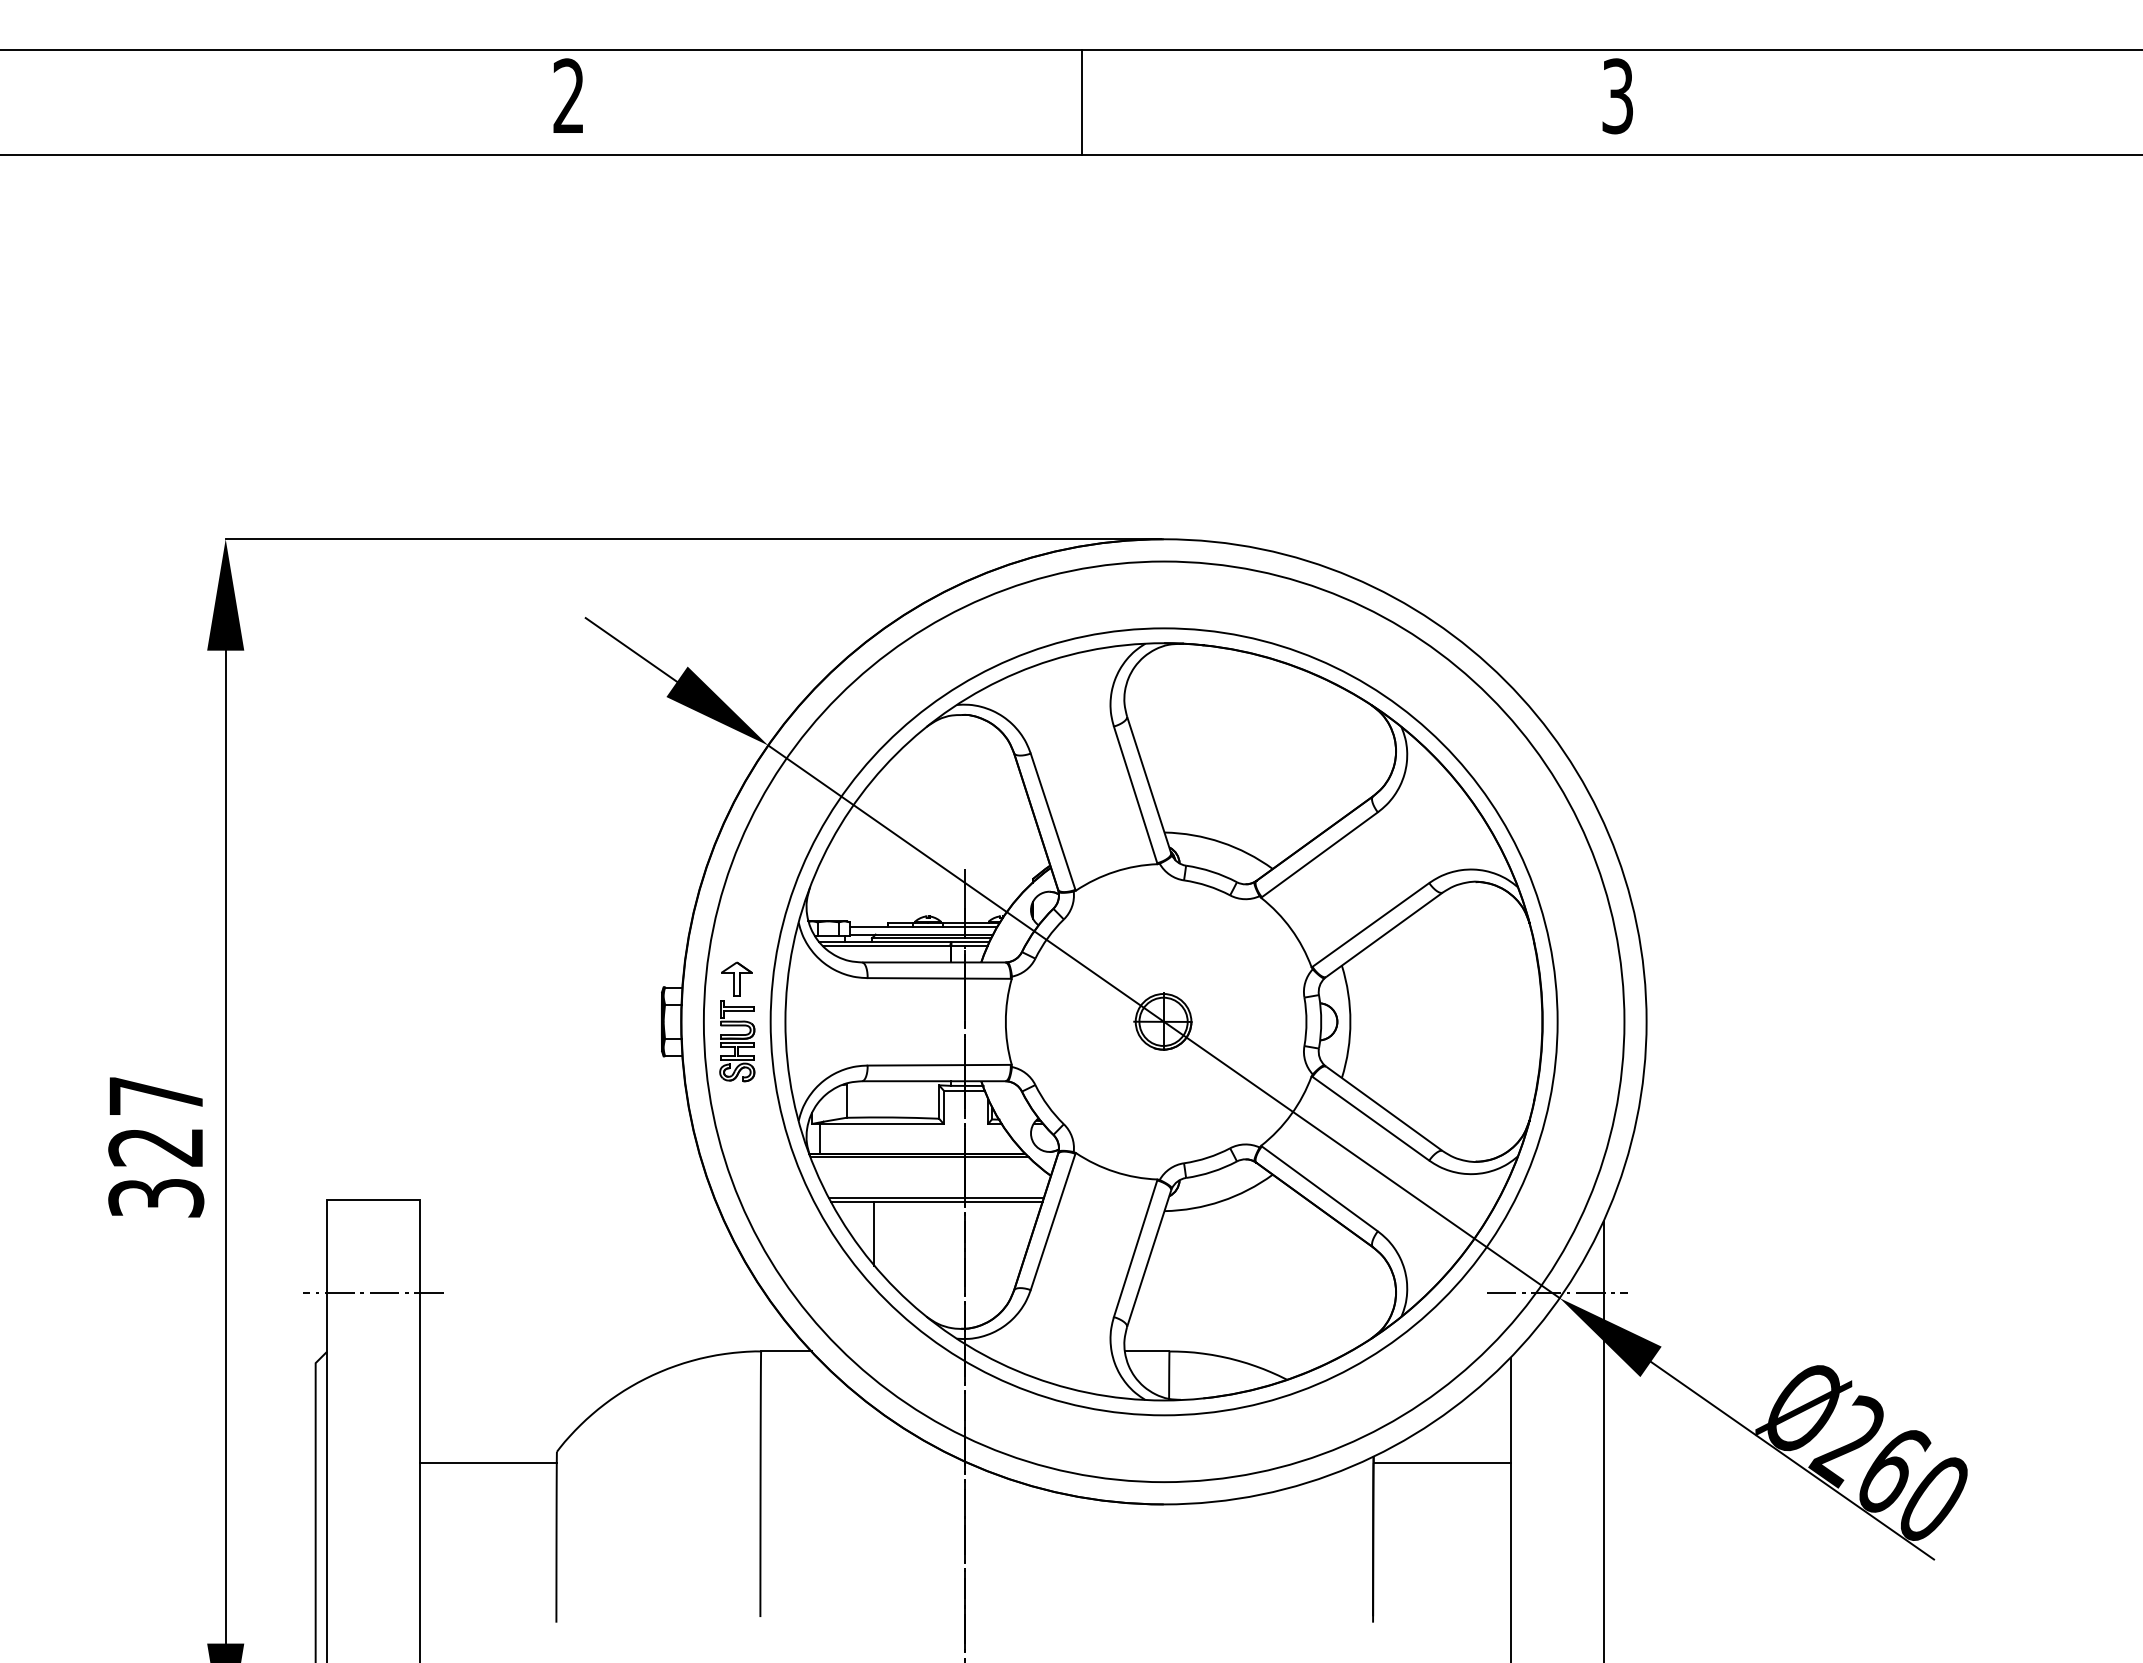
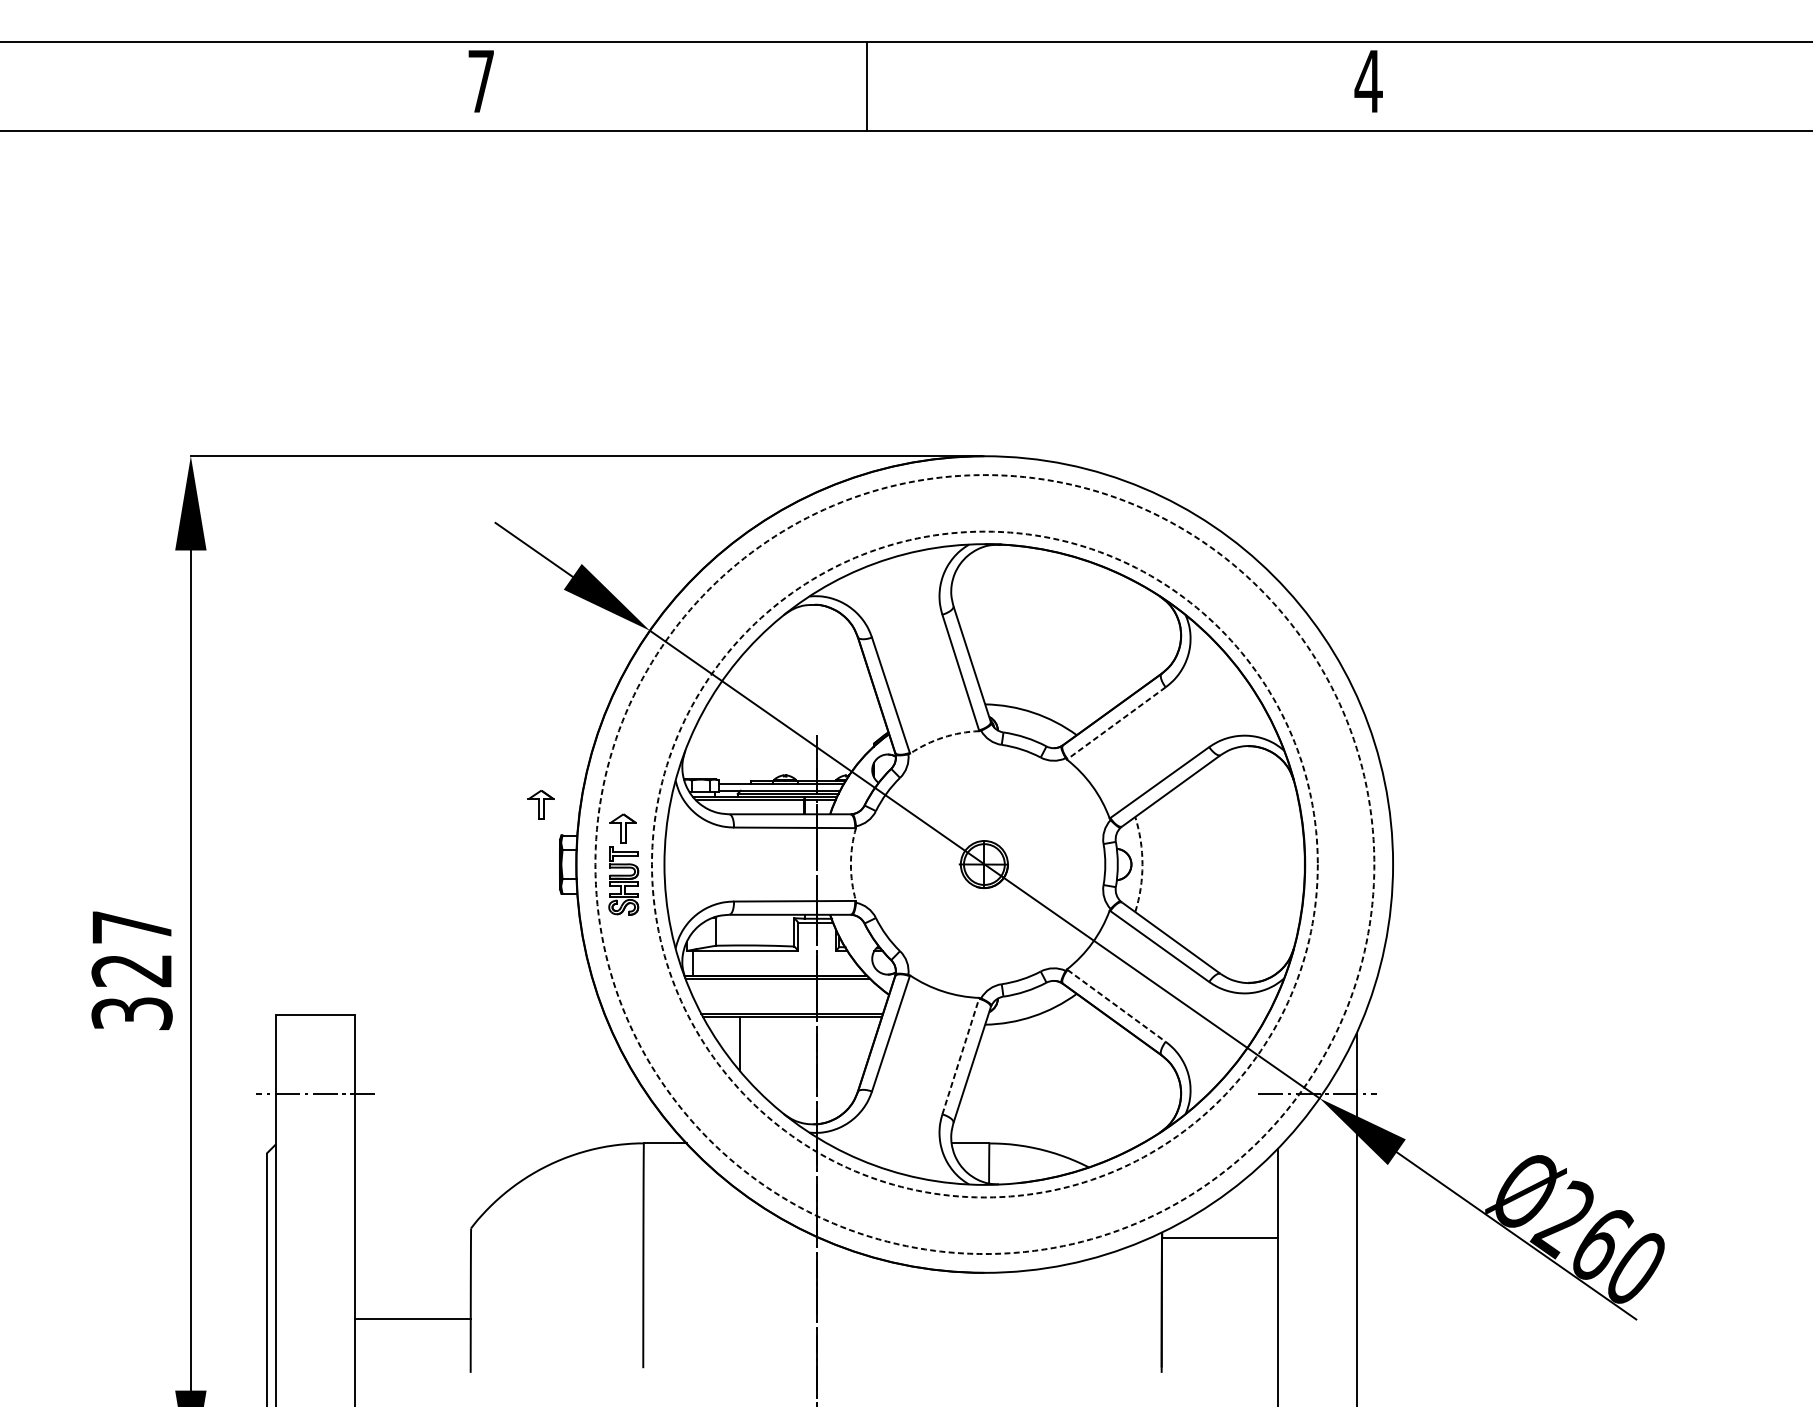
text: (568, 95) -> (480, 80), 2 -> 7
text: (1617, 96) -> (1368, 81), 3 -> 4
line: (1082, 102) -> (867, 86), moved
line: (1319, 854) -> (1116, 722), solid -> dashed
arc: (1114, 871) -> (942, 737), solid -> dashed
part: (639, 950) -> (540, 804), added
arc: (1005, 1021) -> (850, 864), solid -> dashed
circle: (1163, 1021) -> (984, 864), solid -> dashed
circle: (1163, 1021) -> (984, 864), solid -> dashed
arc: (1350, 1021) -> (1142, 864), solid -> dashed
line: (1319, 1188) -> (1116, 1005), solid -> dashed
line: (1135, 1248) -> (960, 1056), solid -> dashed
line: (487, 1462) -> (412, 1318), moved

